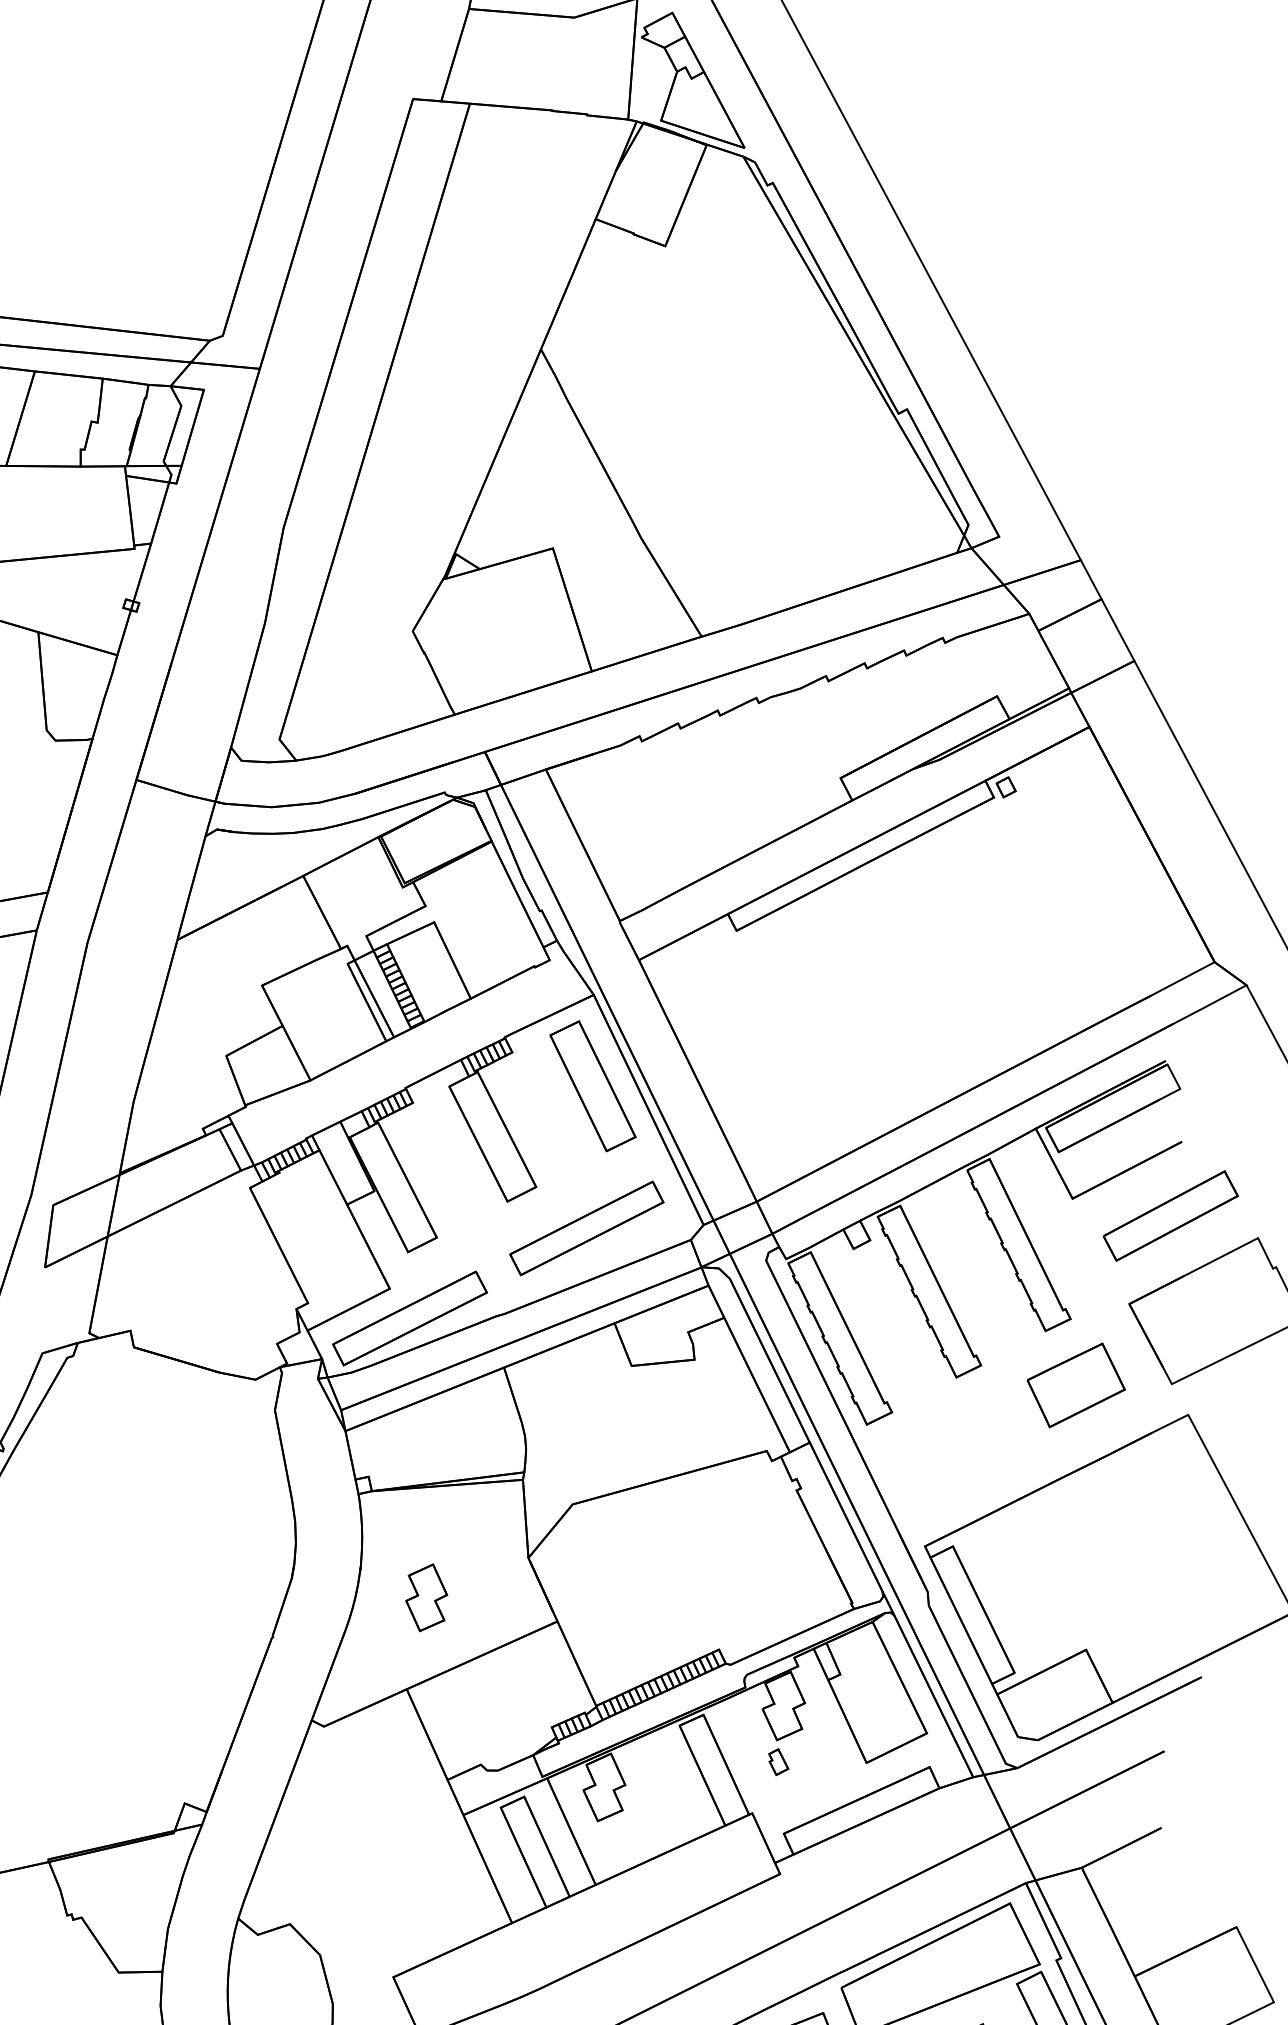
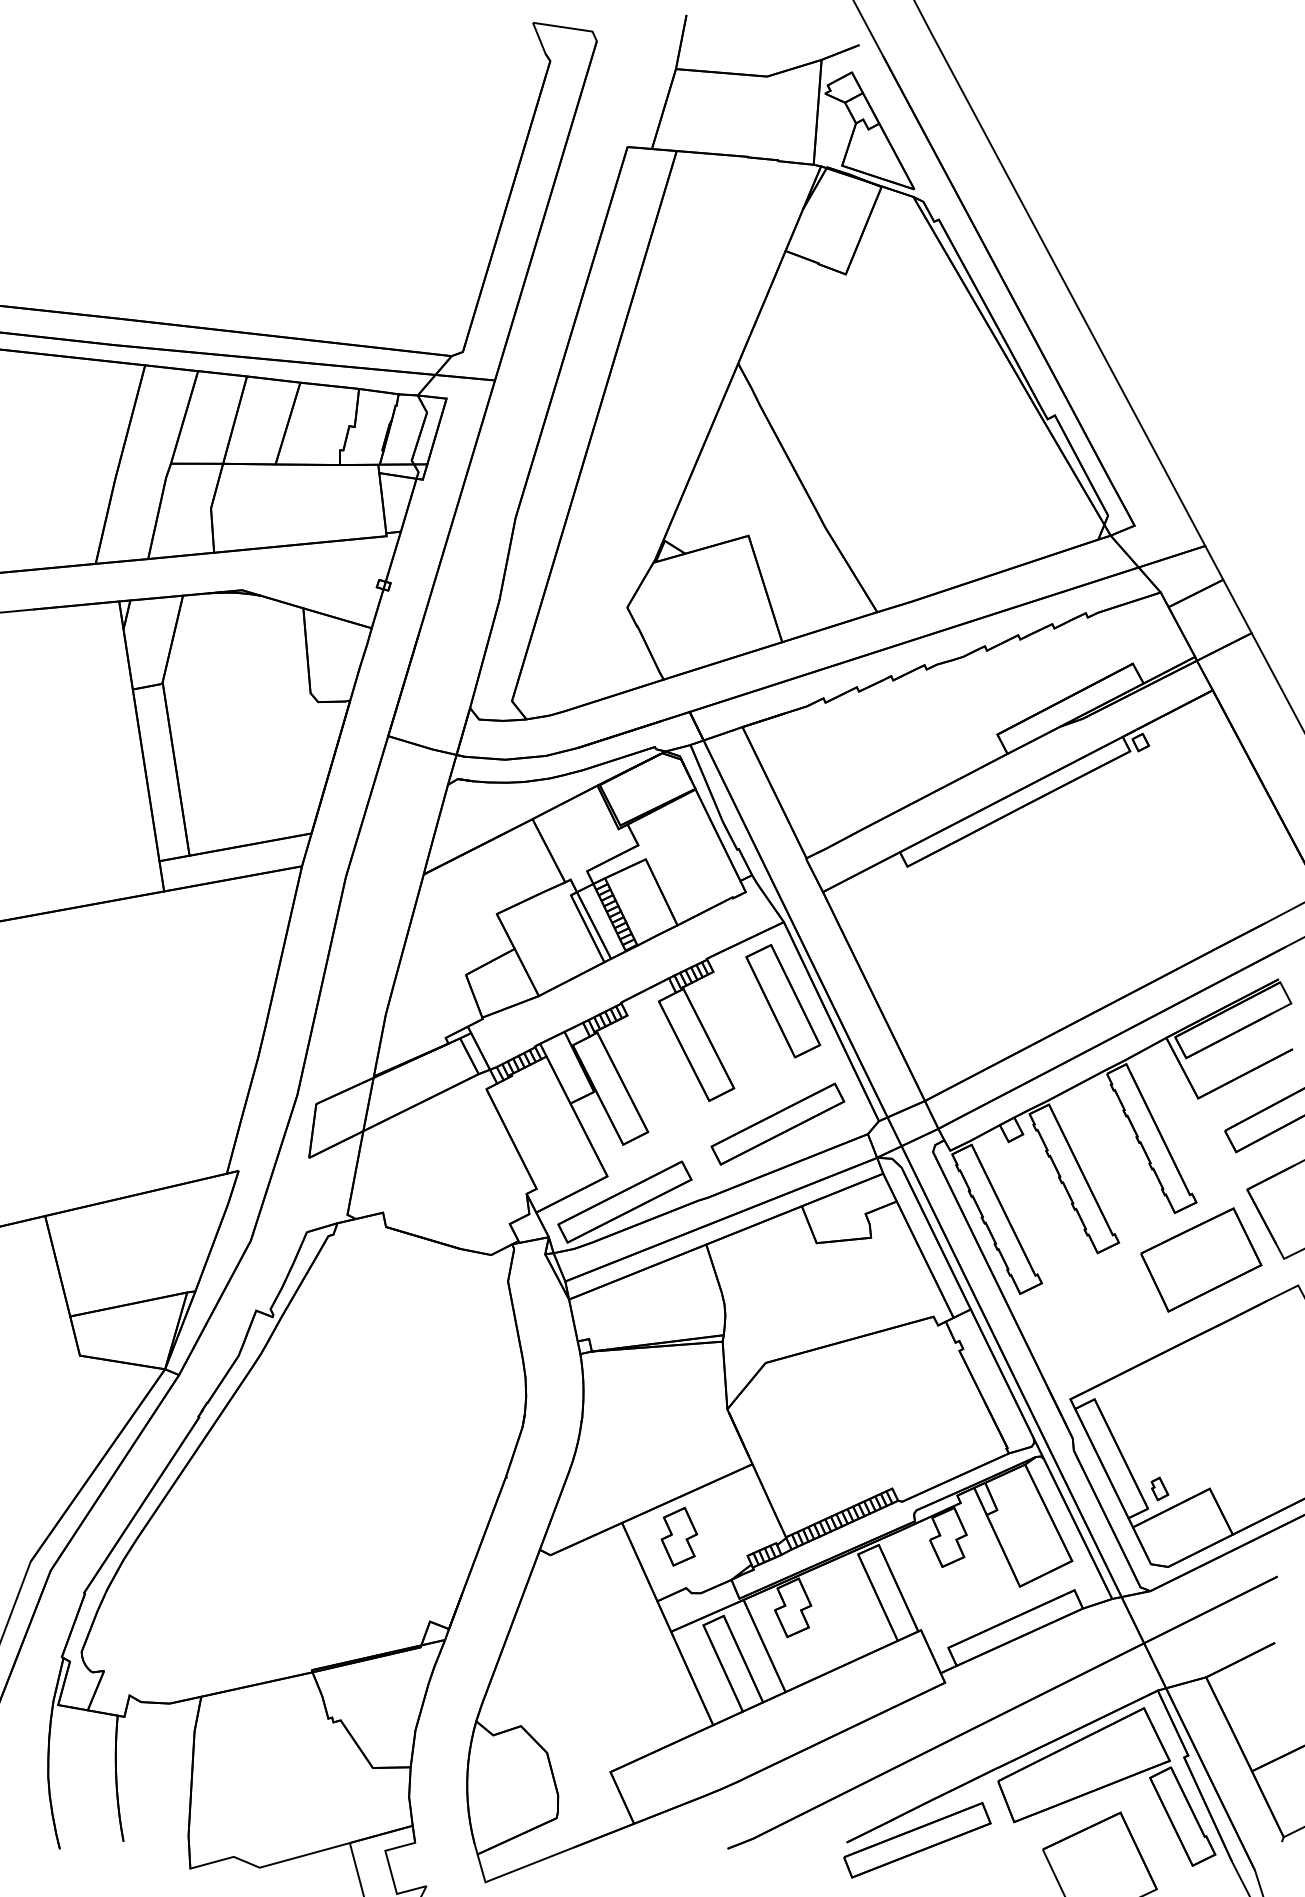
part: (1076, 1384) -> (1201, 1259), size x1.43
part: (426, 1597) -> (679, 1536), moved
part: (778, 1761) -> (1159, 1488), moved

